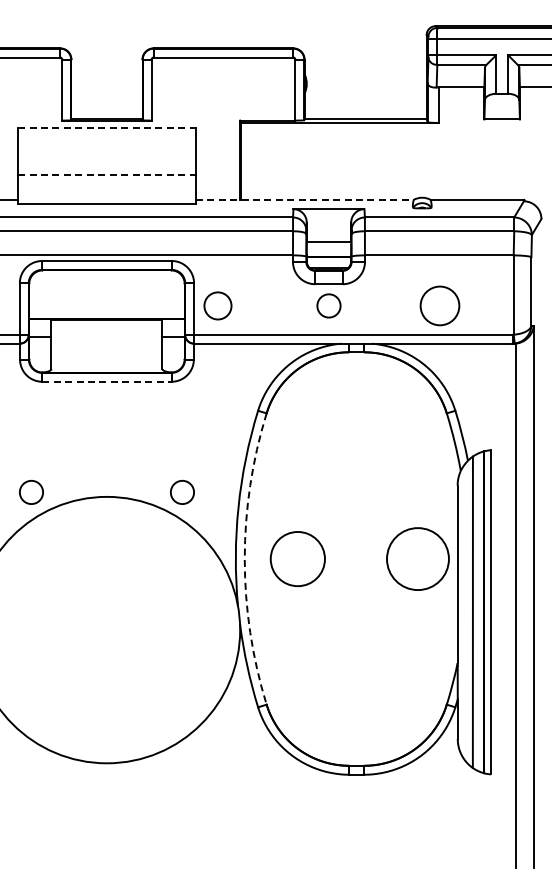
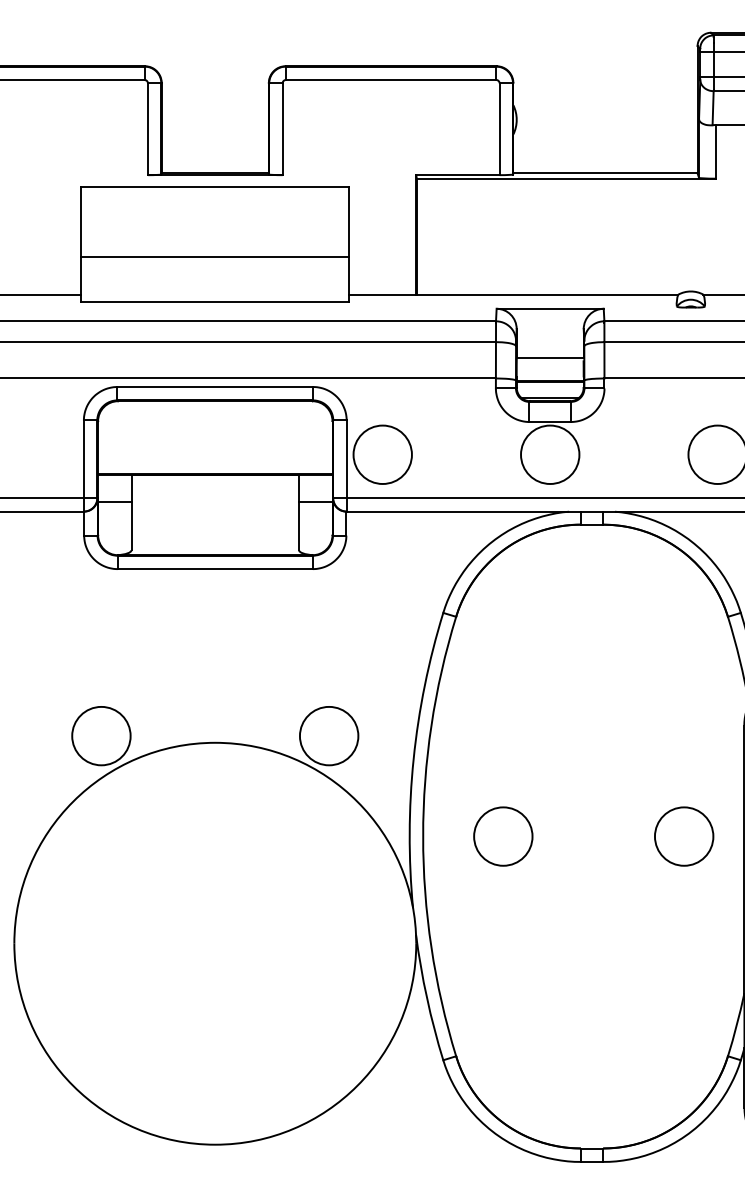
line: (106, 128) -> (214, 187), dashed -> solid
line: (106, 174) -> (214, 256), dashed -> solid
line: (305, 199) -> (514, 294), dashed -> solid
circle: (217, 305) -> (382, 454), size x1.43
circle: (328, 305) -> (549, 454), size x1.67
line: (106, 381) -> (214, 568), dashed -> solid
circle: (31, 492) -> (101, 736), size x1.67
circle: (182, 492) -> (329, 736), size x1.67
circle: (297, 558) -> (502, 835), size x0.71
circle: (417, 558) -> (683, 835), size x0.62
arc: (244, 559) -> (422, 837), dashed -> solid

